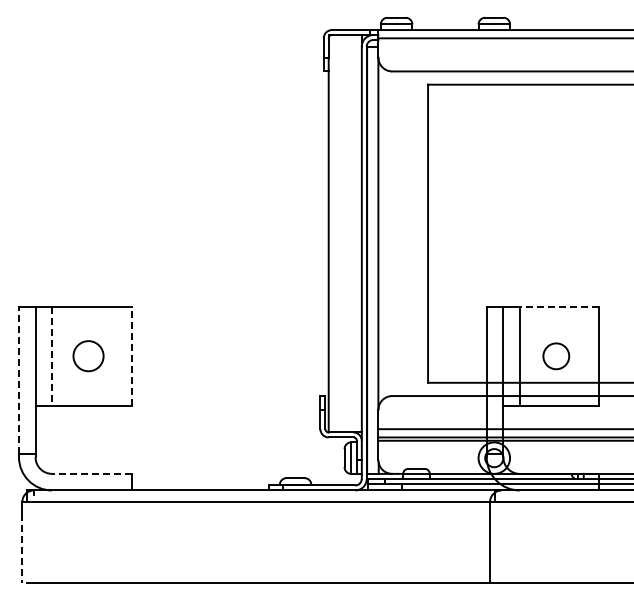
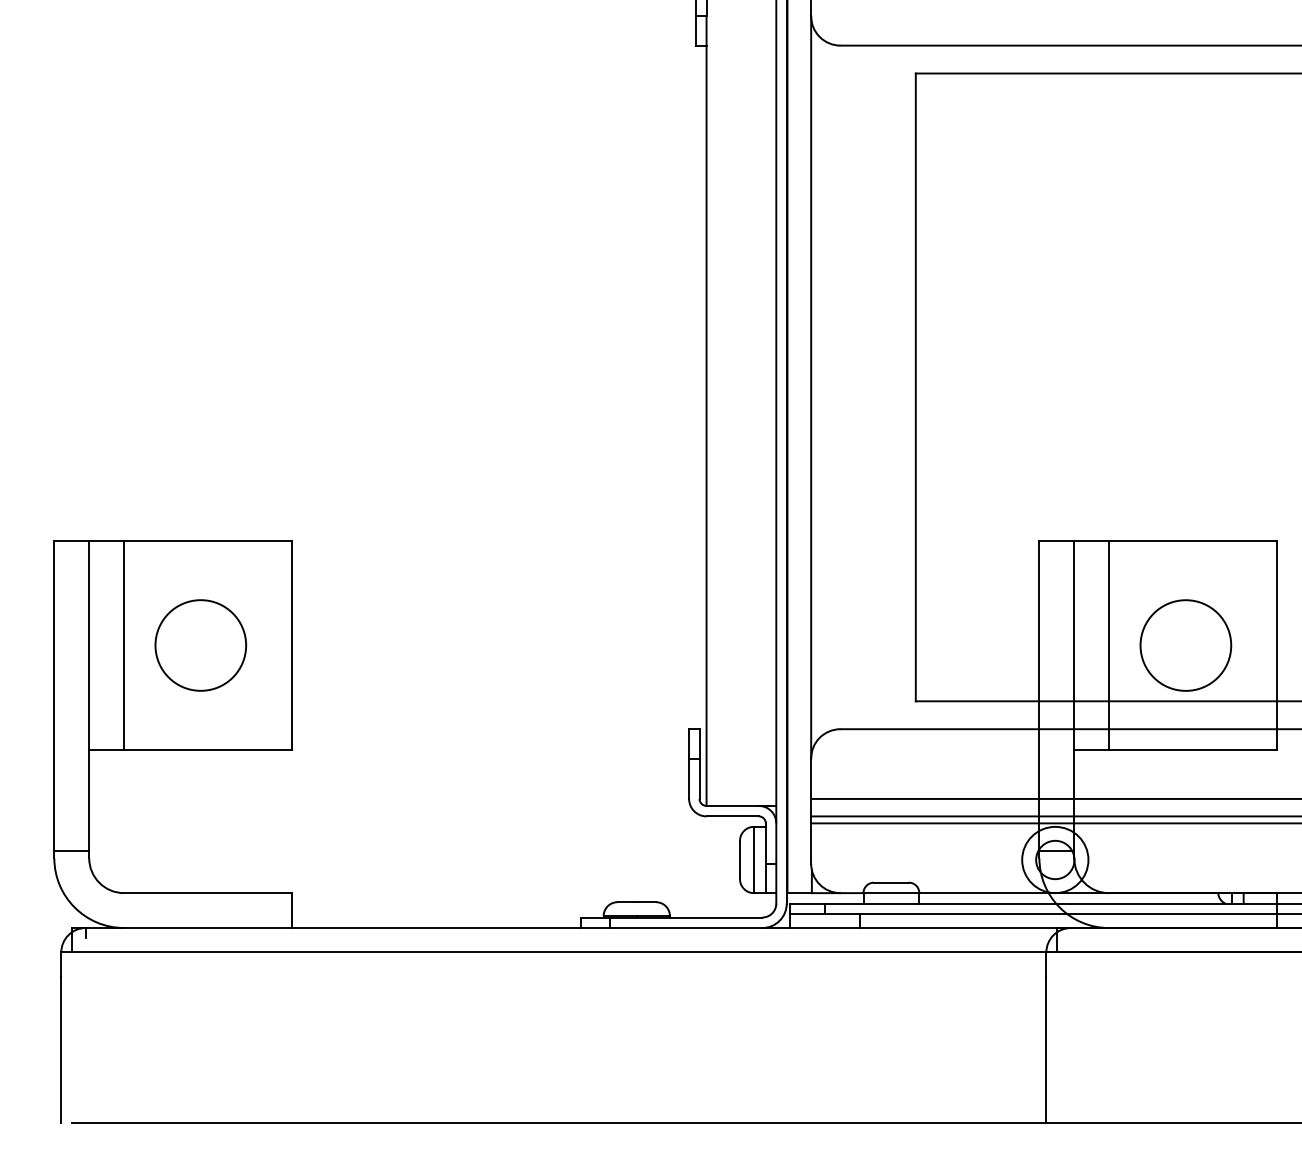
line: (559, 306) -> (1192, 540), dashed -> solid
circle: (88, 355) -> (200, 643), size x1.43
circle: (555, 355) -> (1184, 643), size x1.67
line: (52, 356) -> (124, 645), dashed -> solid
line: (131, 356) -> (291, 645), dashed -> solid
line: (19, 380) -> (55, 696), dashed -> solid
line: (91, 473) -> (206, 892), dashed -> solid
line: (22, 548) -> (61, 1050), dashed -> solid

